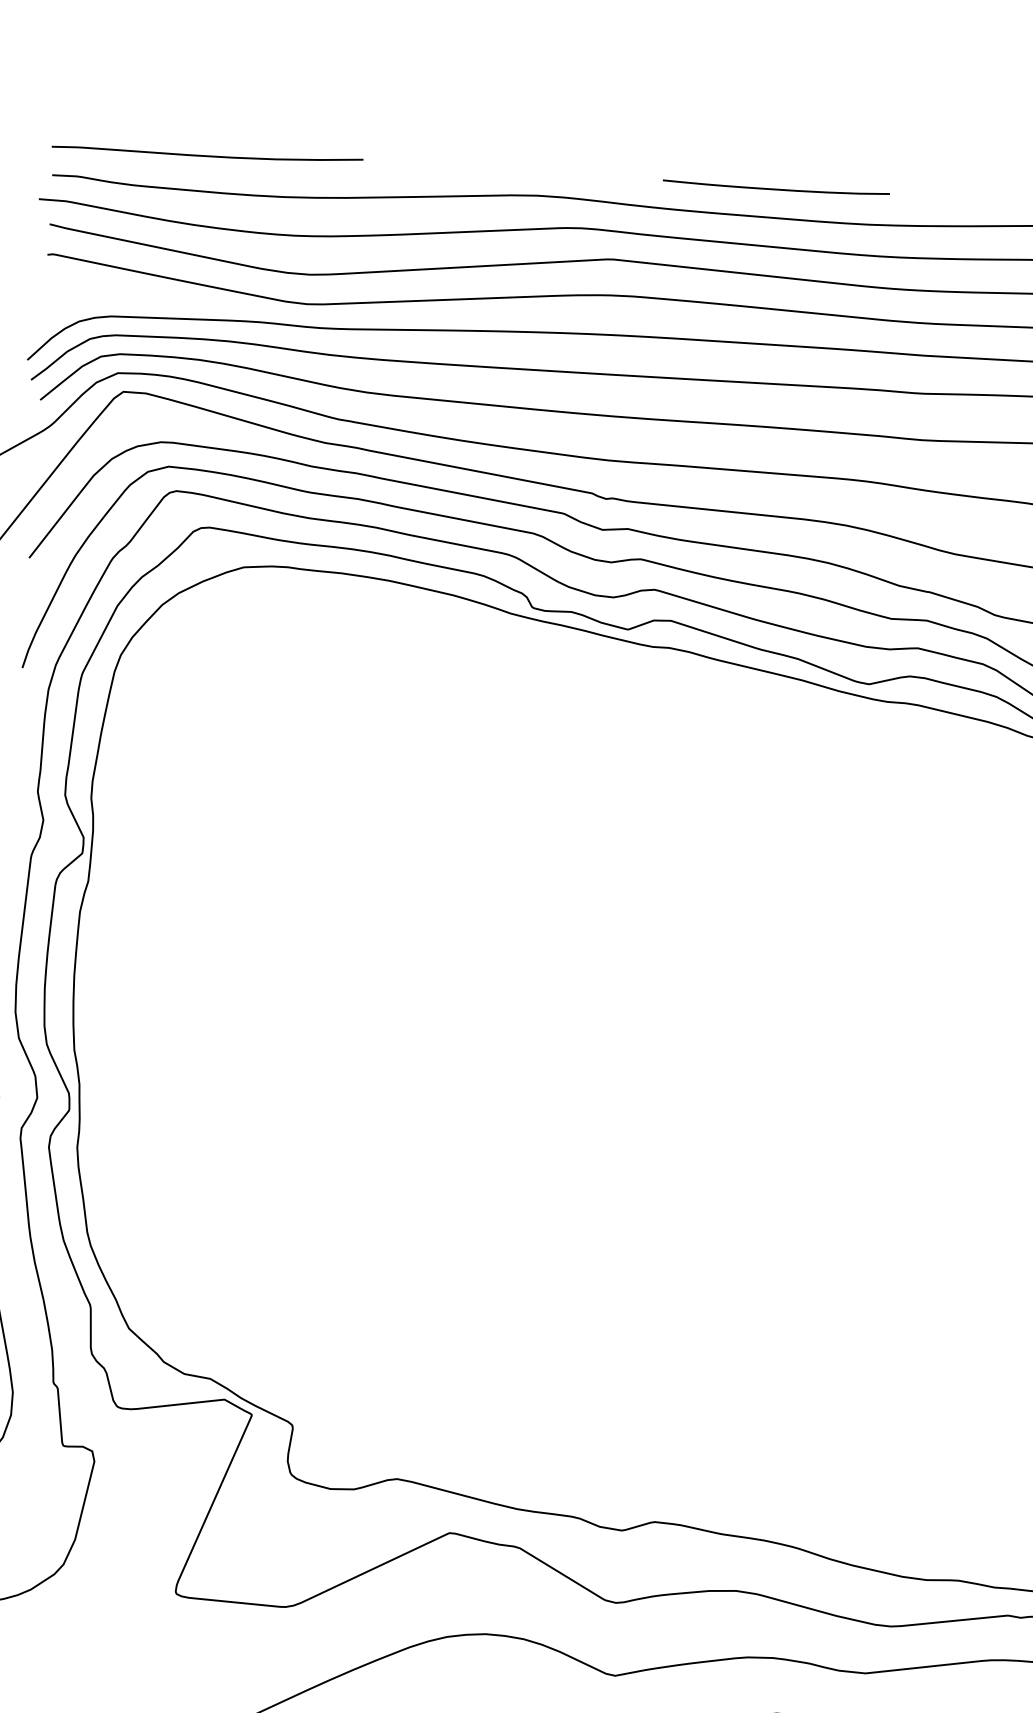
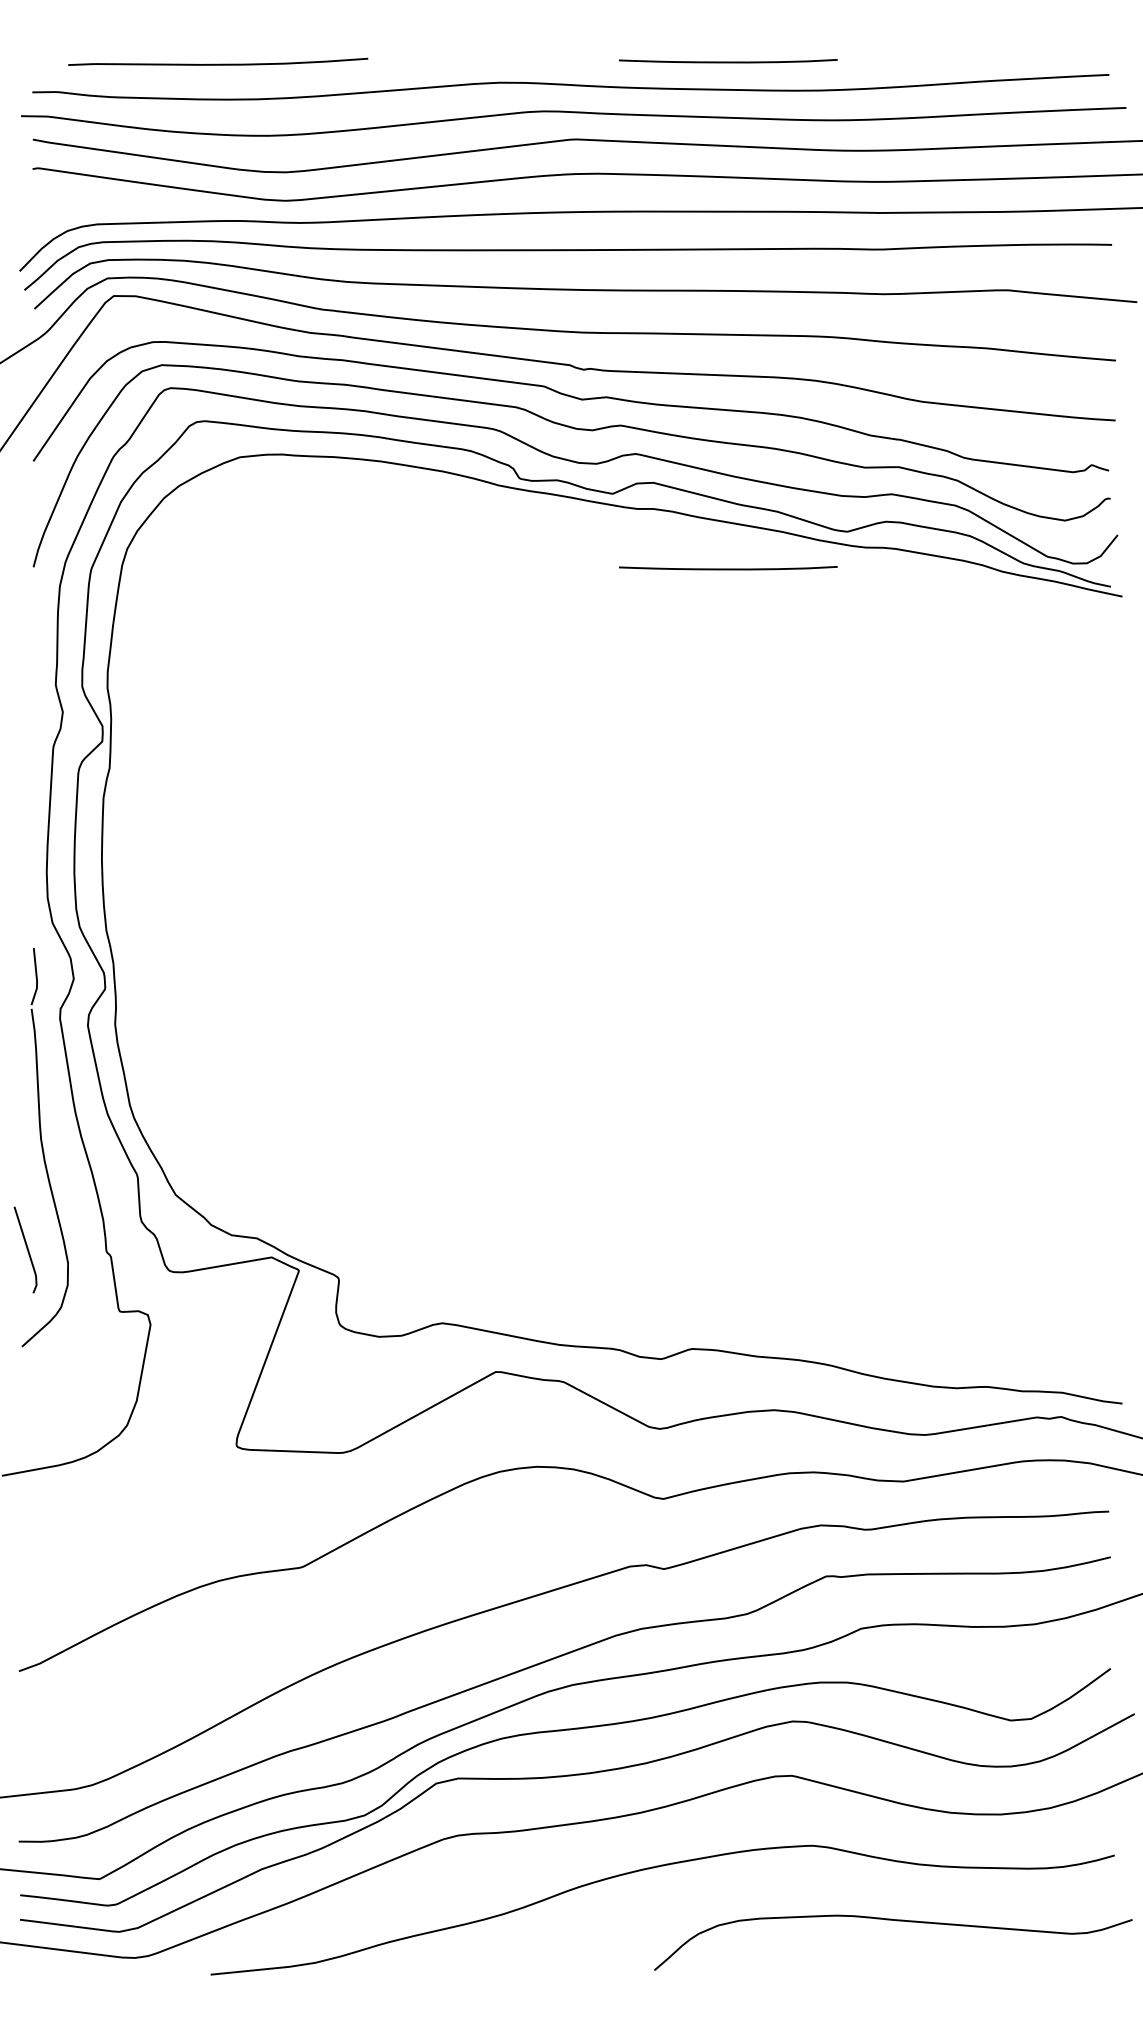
curve: (207, 154) -> (218, 63), moved
curve: (743, 714) -> (728, 568), added

